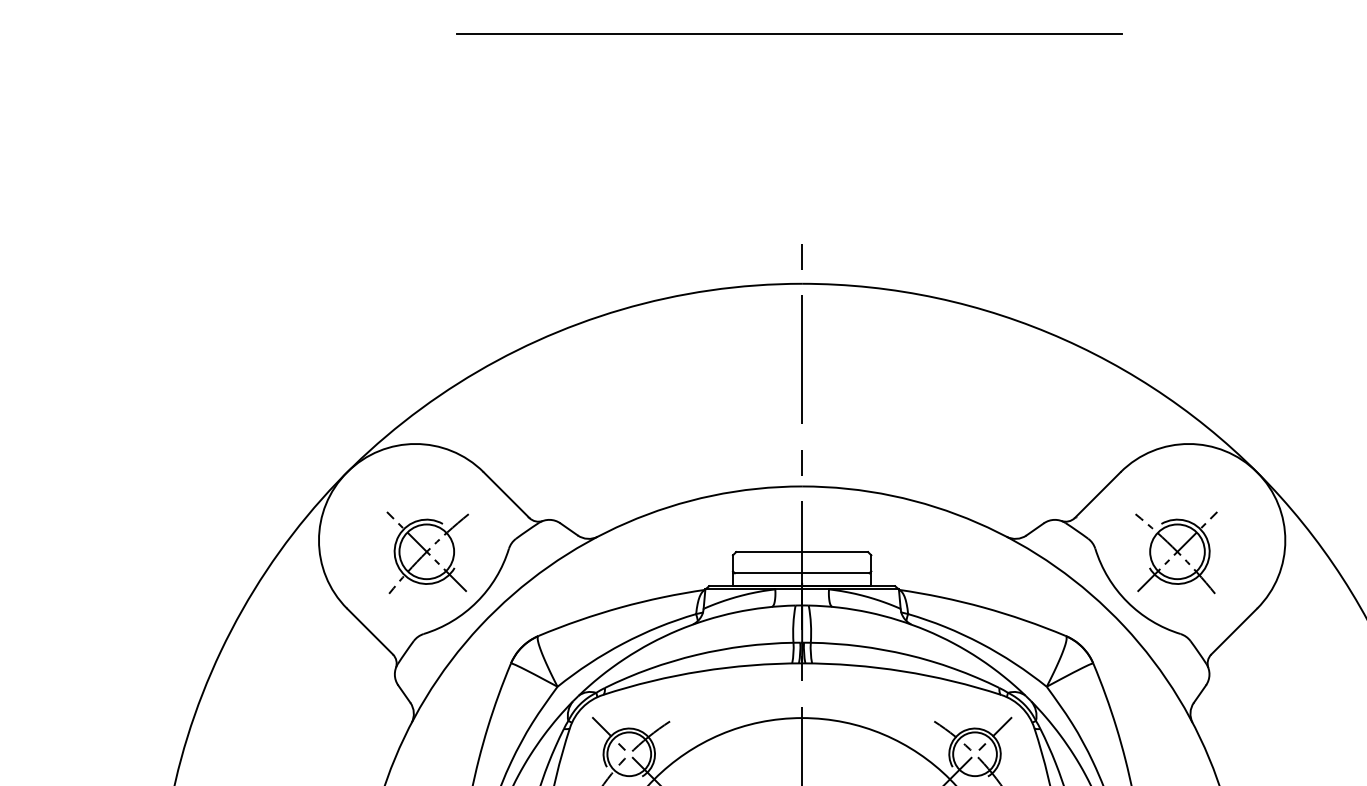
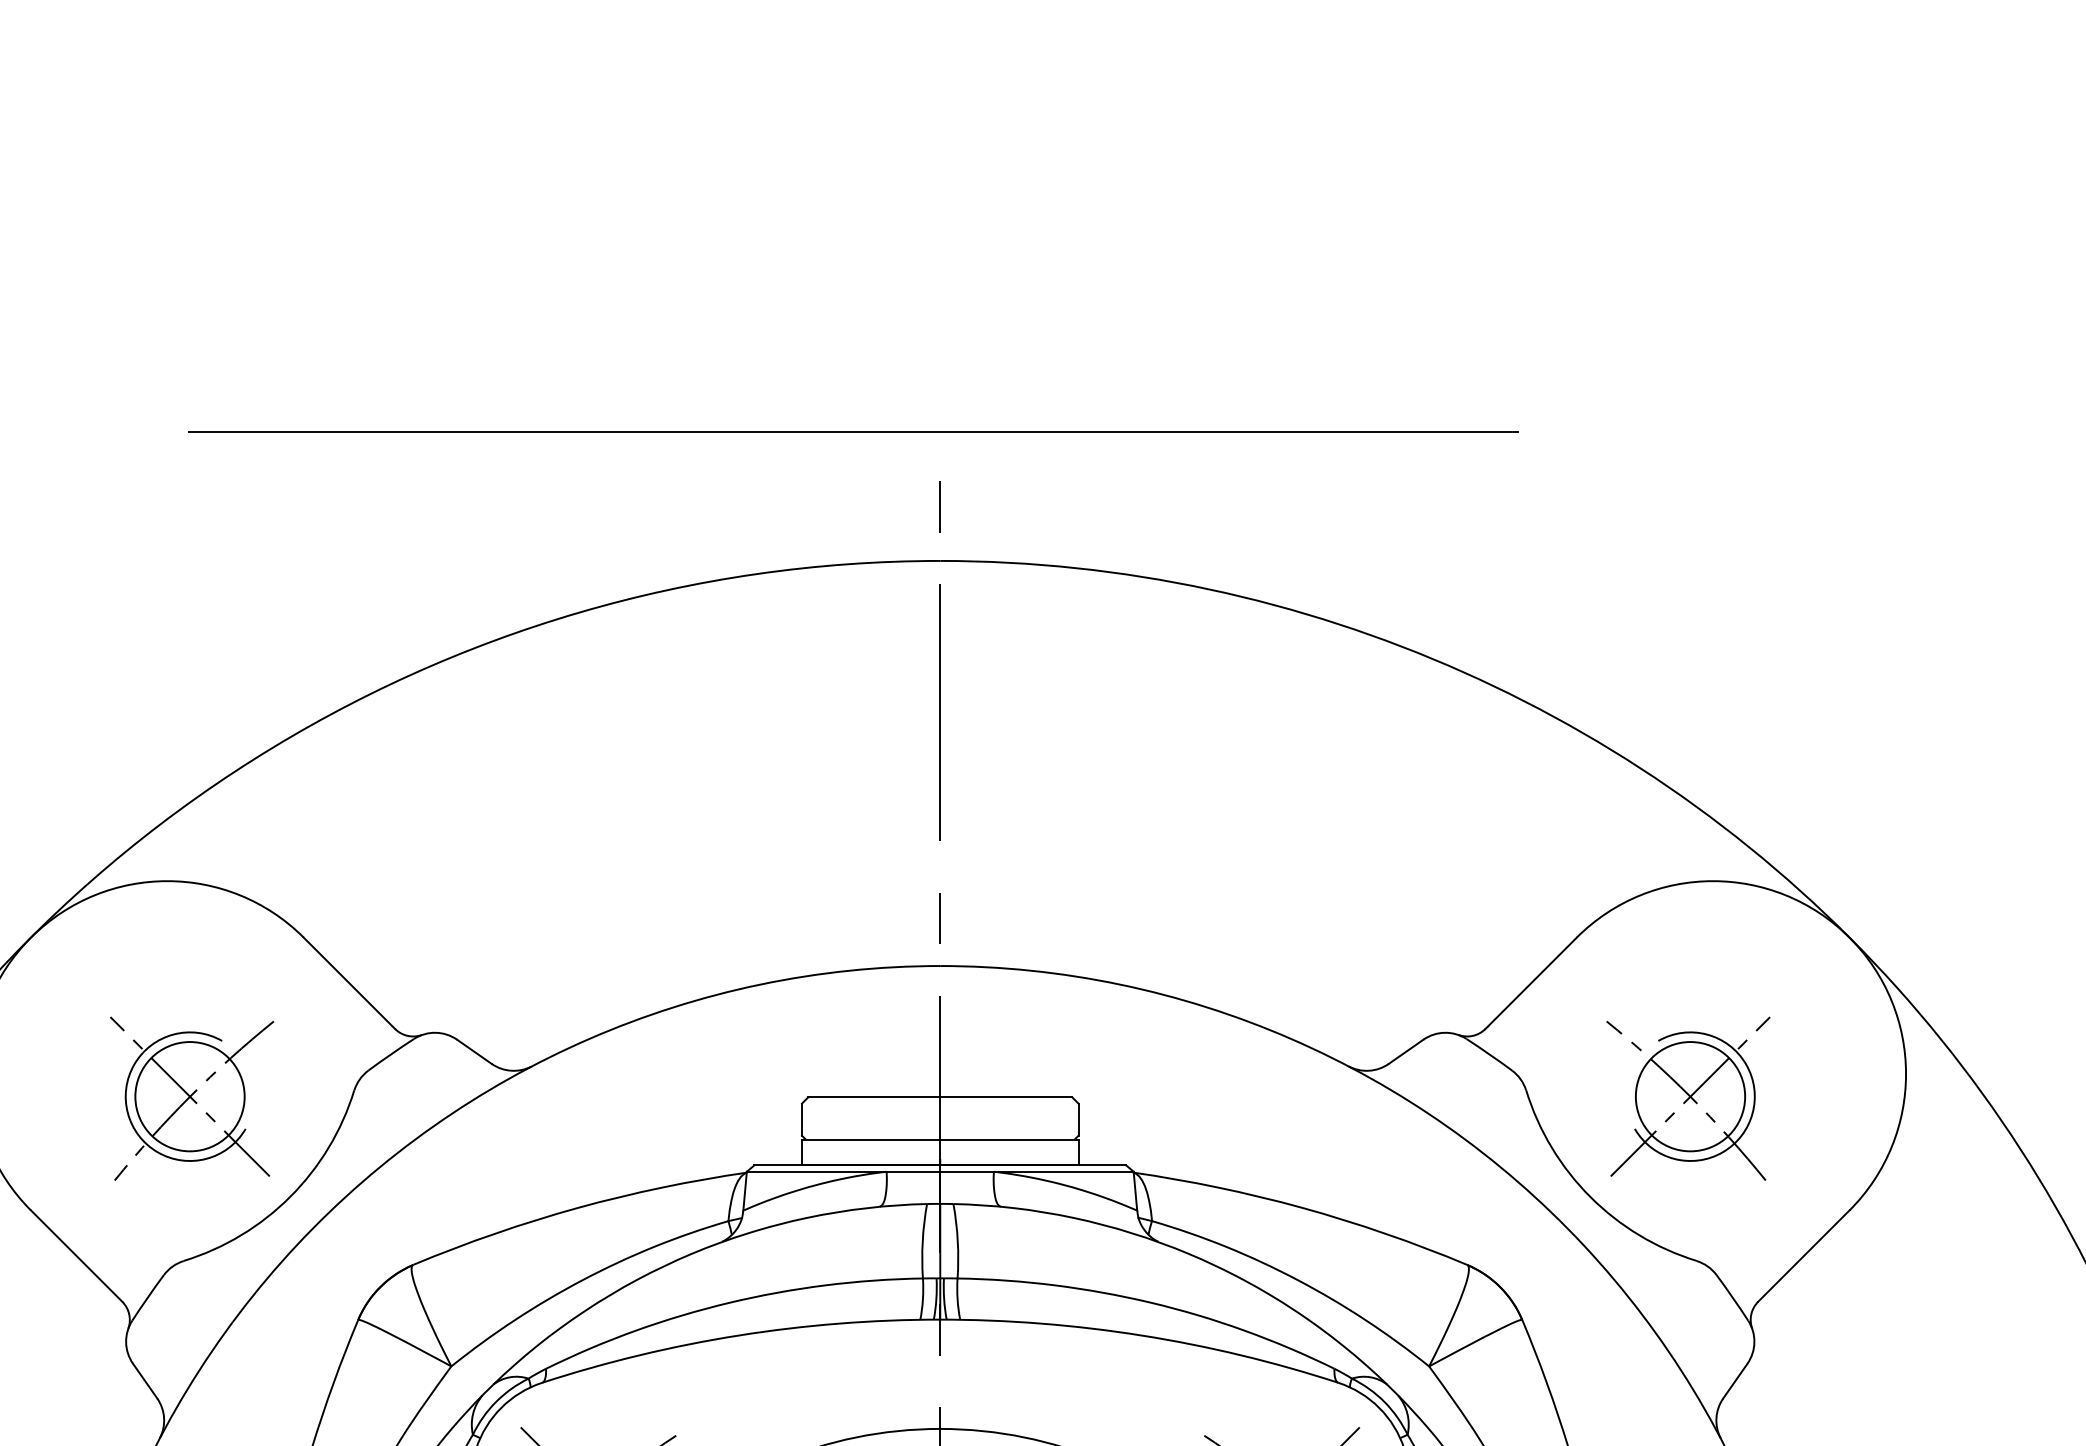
line: (789, 33) -> (852, 430), moved

